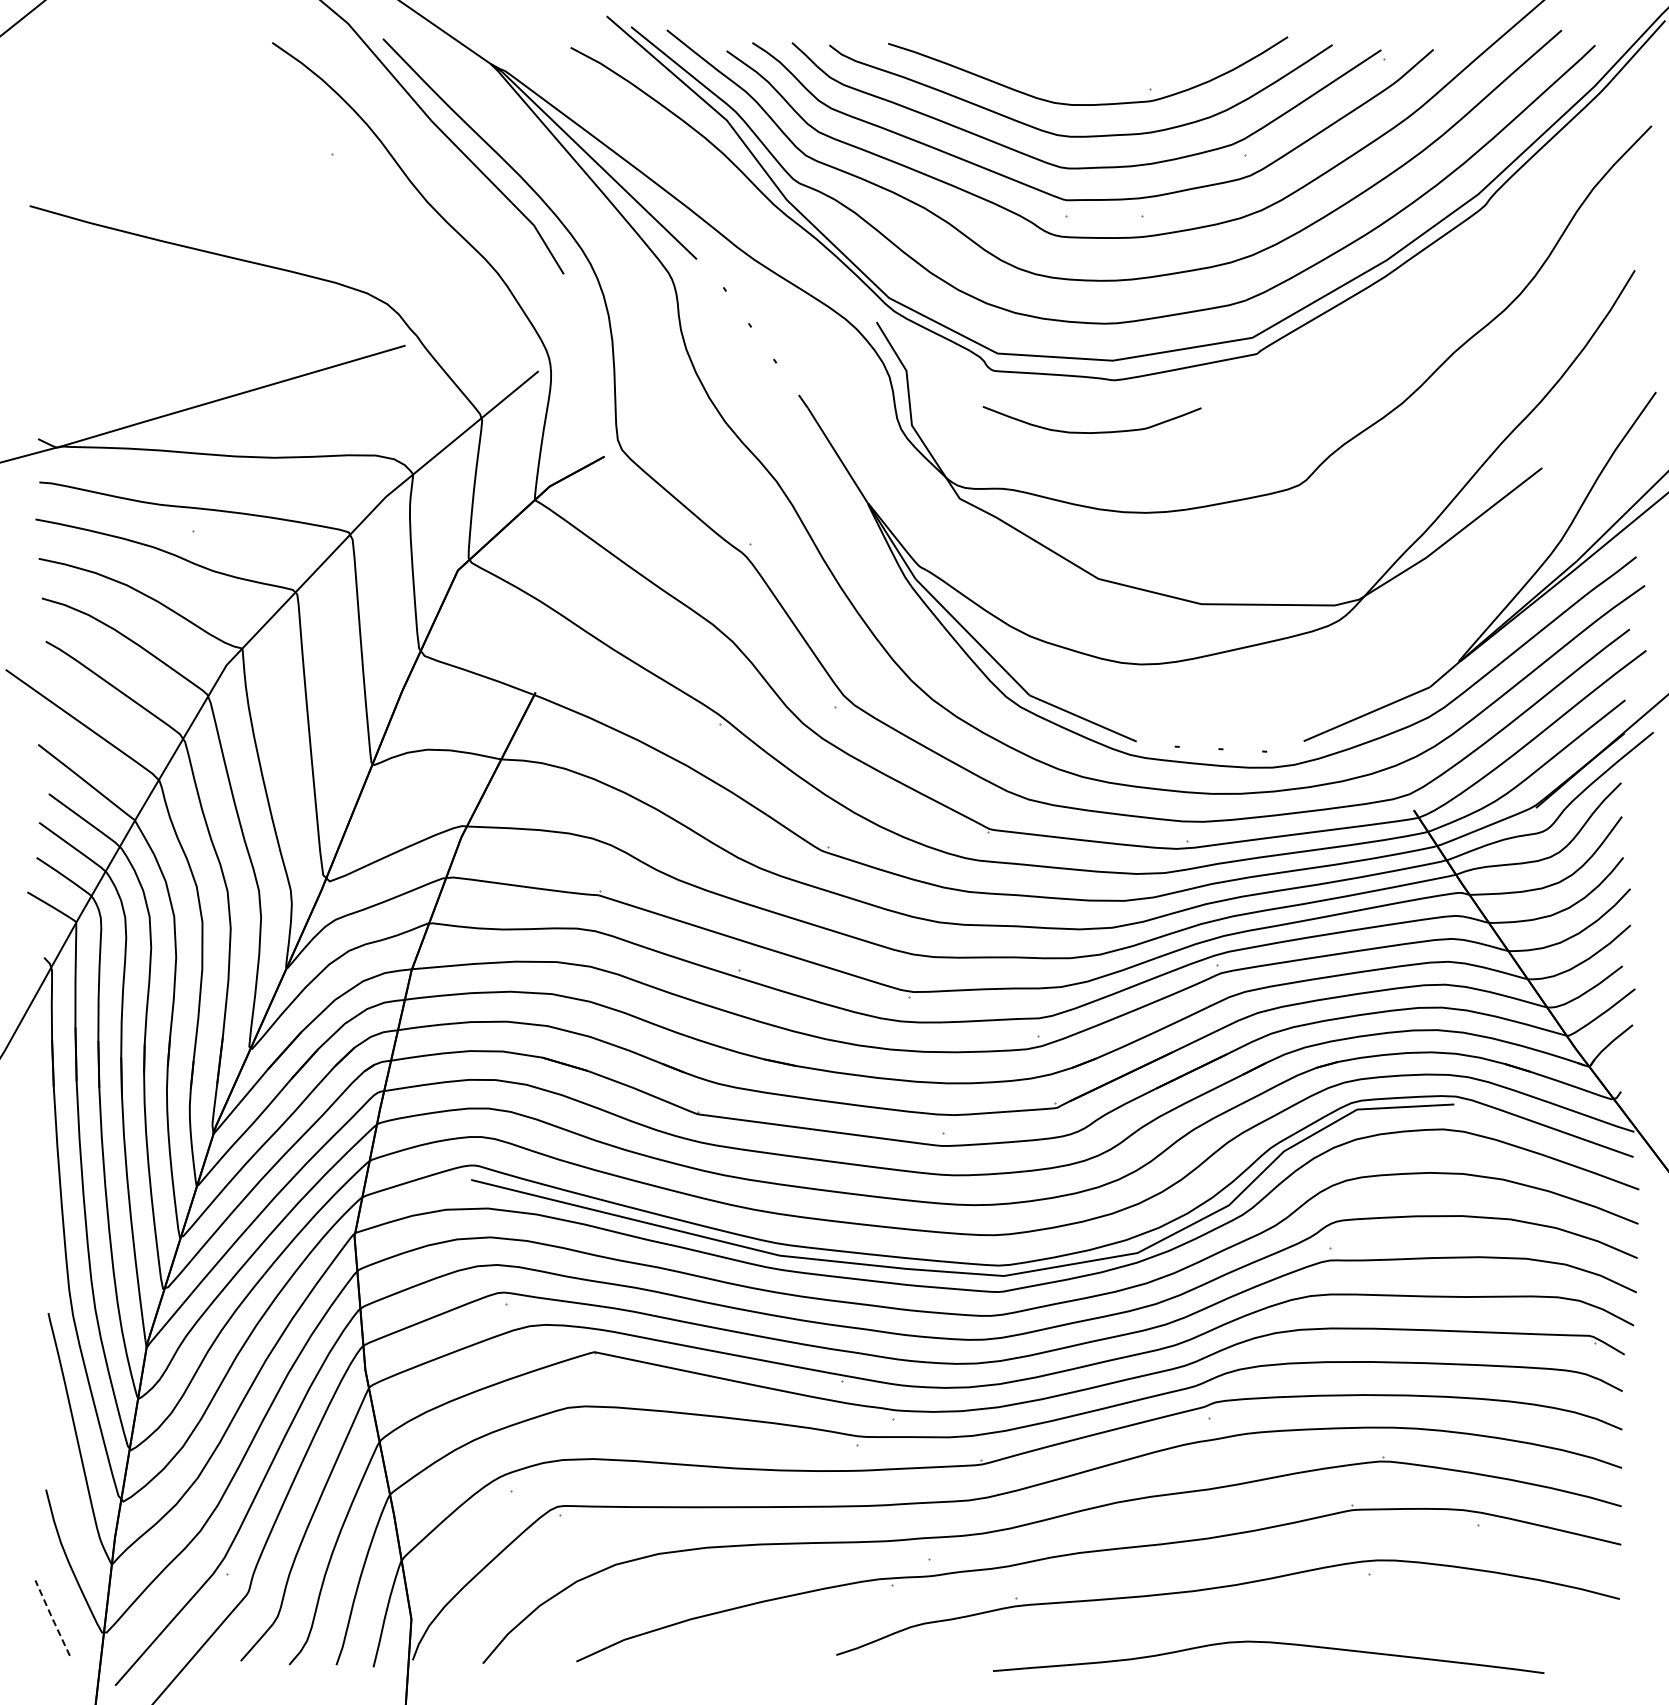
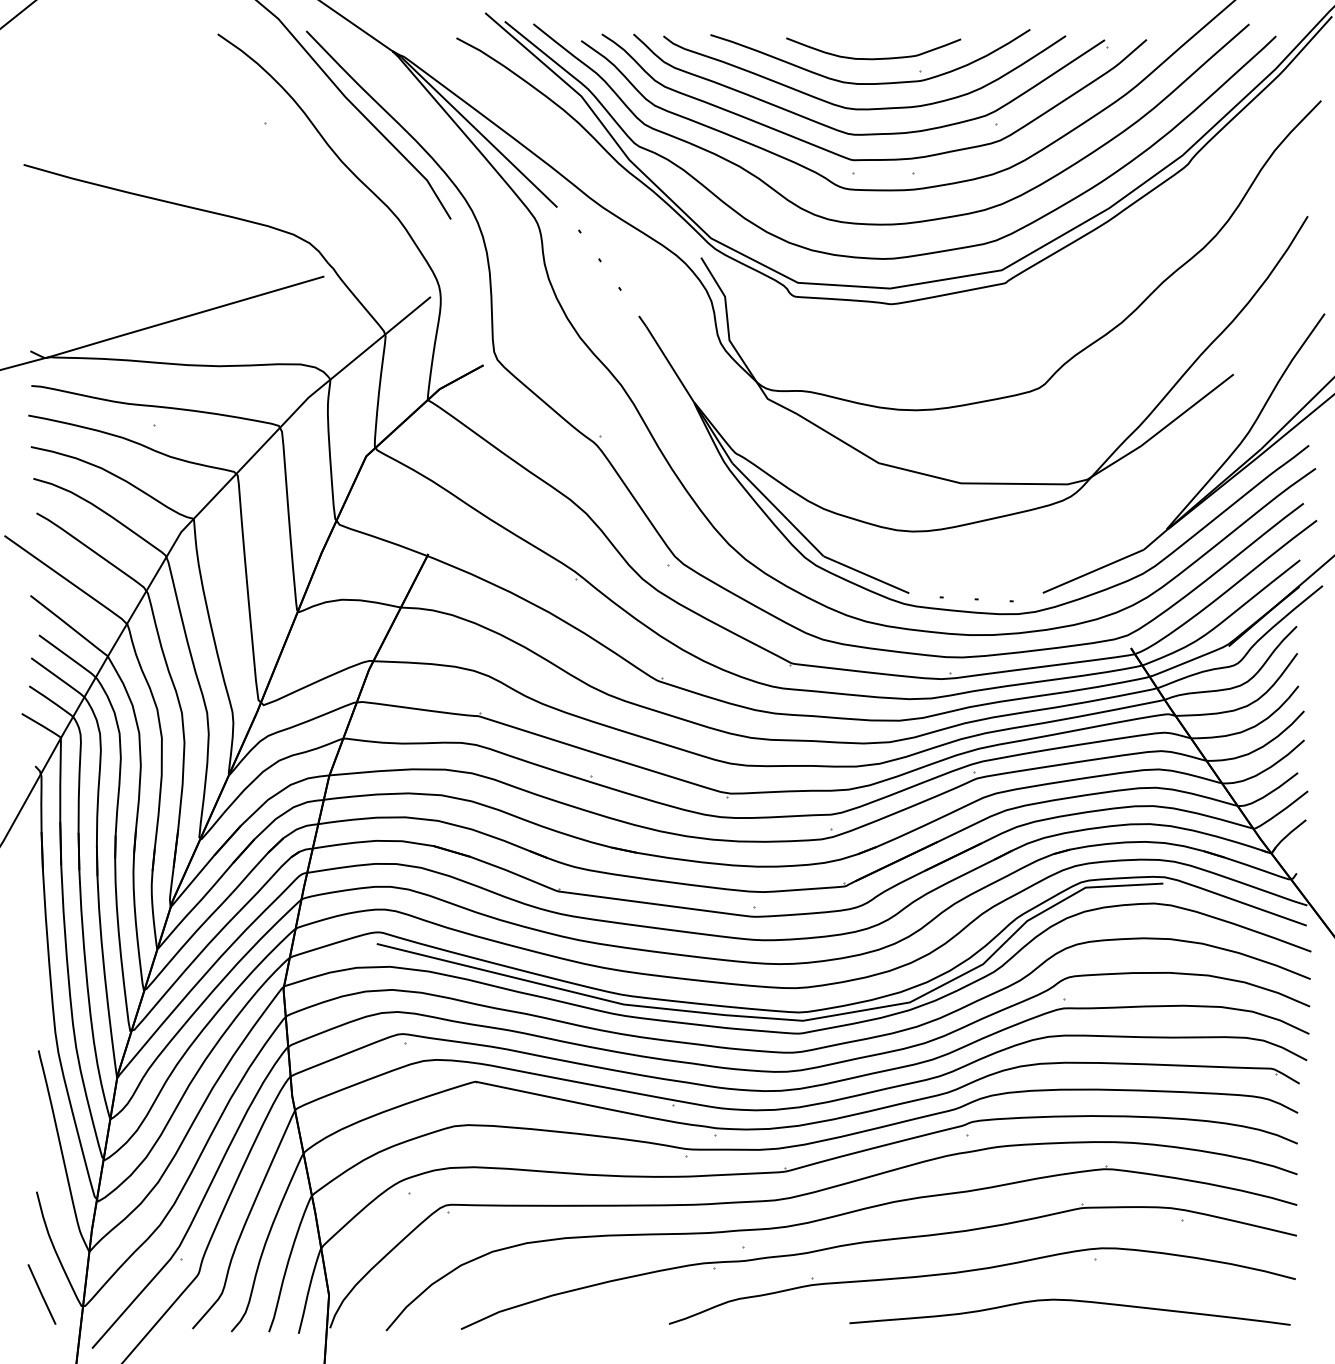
curve: (1091, 432) -> (873, 58), moved
line: (52, 1618) -> (41, 1294), dashed -> solid
curve: (1268, 1643) -> (1069, 1301), moved

